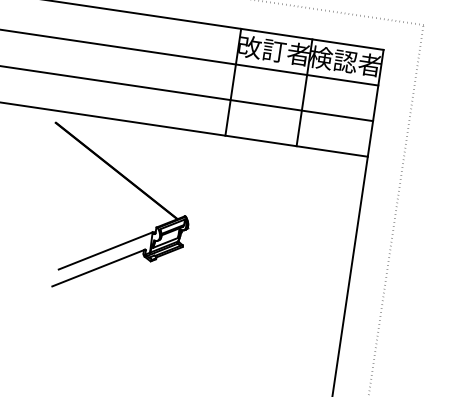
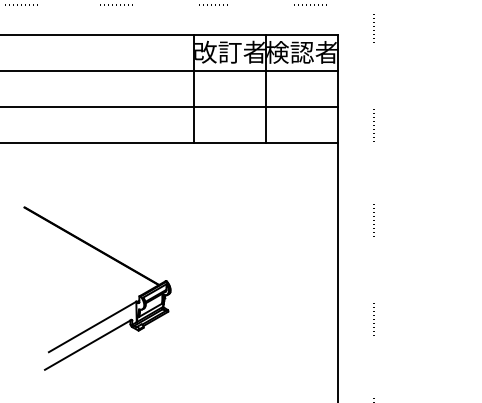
part: (128, 240) -> (113, 313), moved

